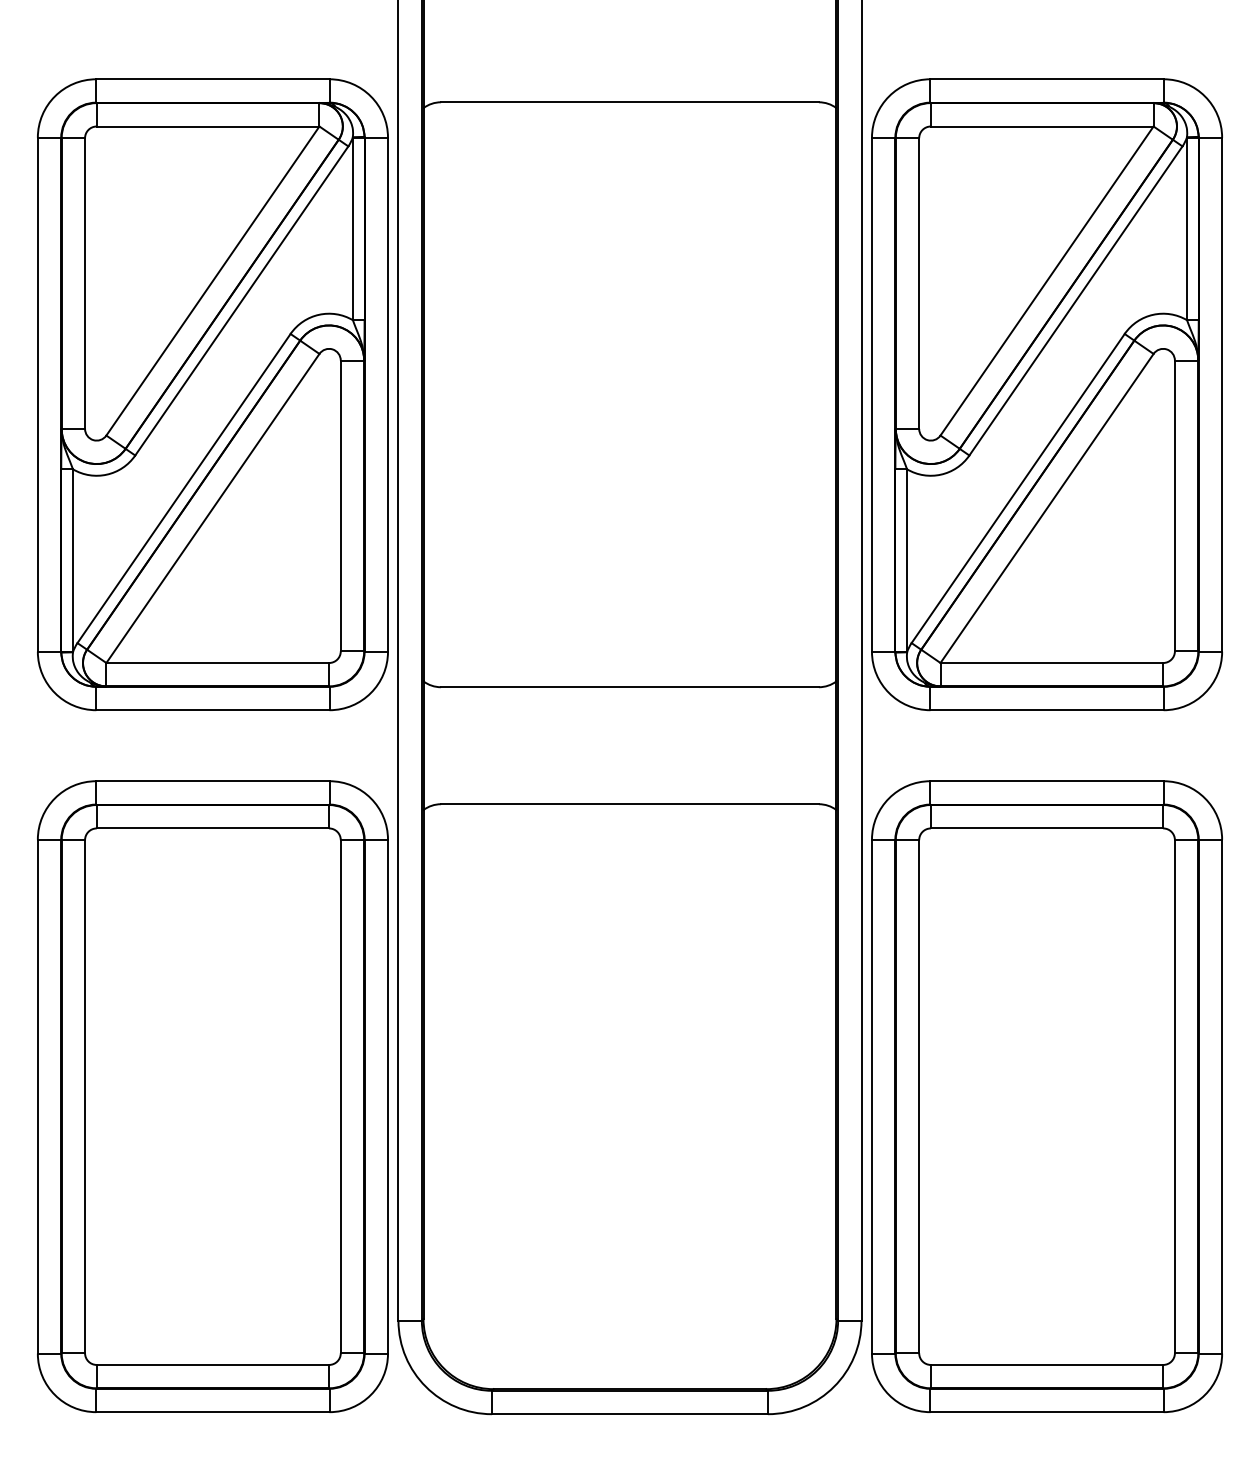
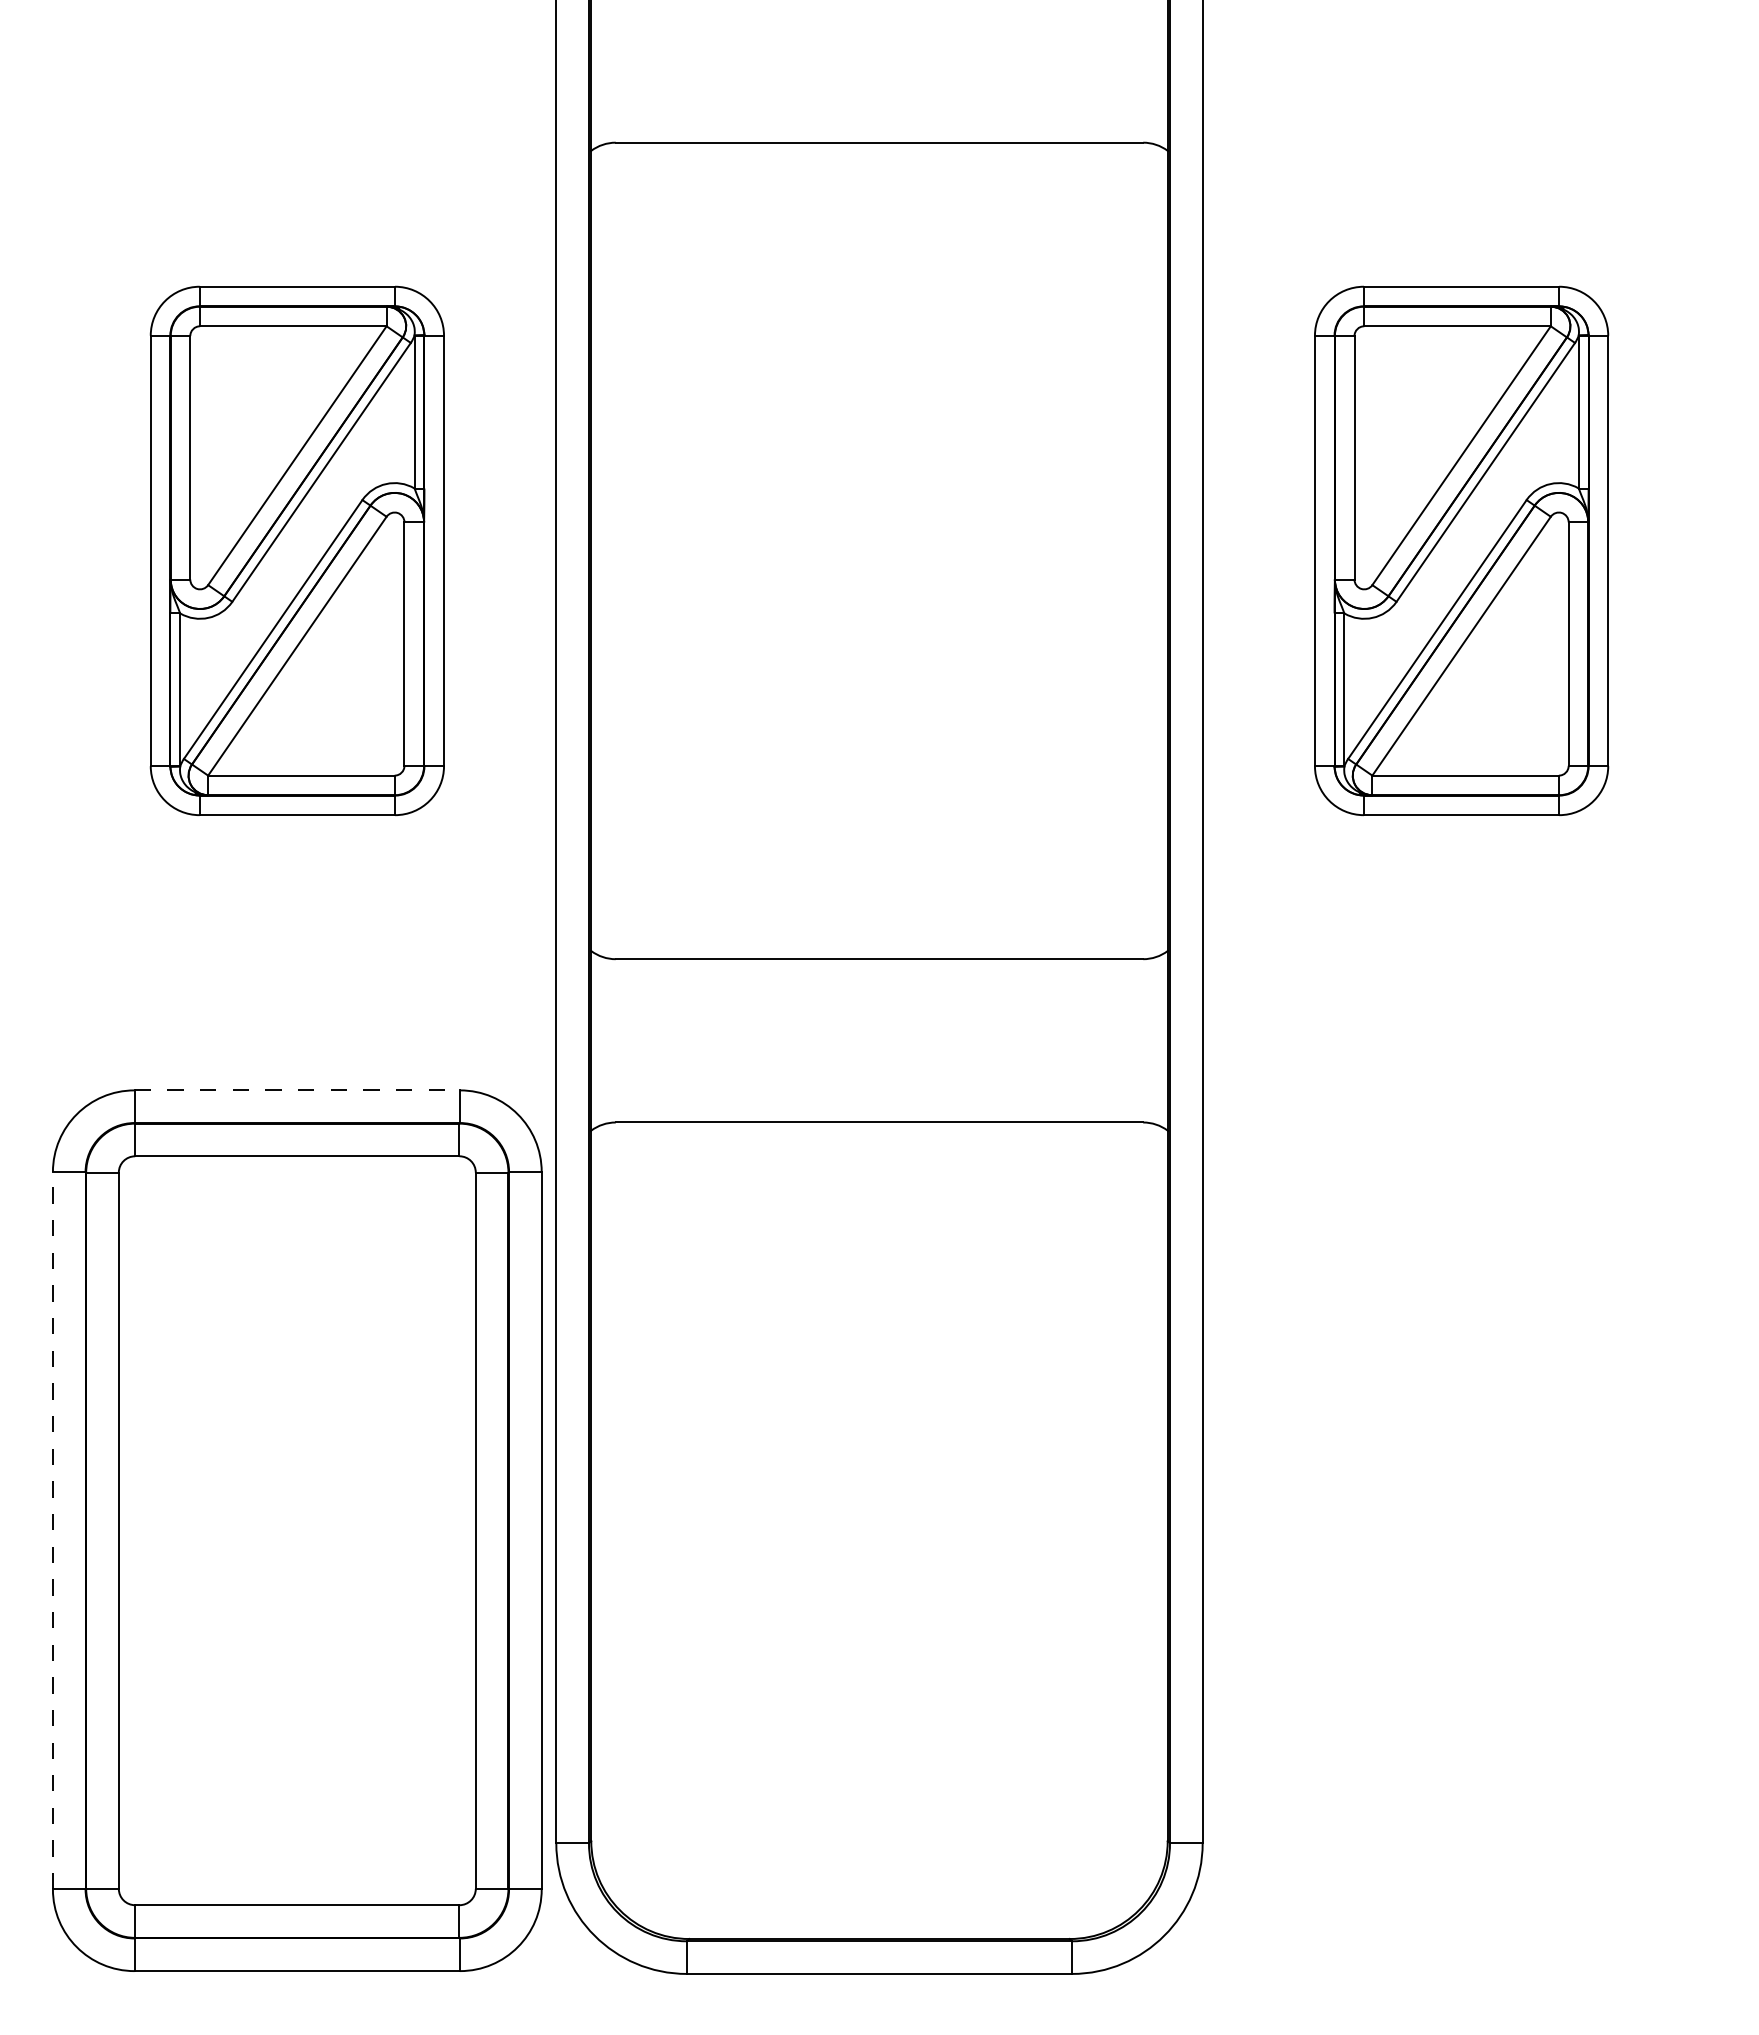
part: (213, 394) -> (297, 550), size x0.6
part: (1046, 394) -> (1461, 550), size x0.6
line: (213, 781) -> (297, 1090), solid -> dashed
line: (37, 1096) -> (52, 1530), solid -> dashed
part: (1046, 1096) -> (1461, 1530), removed

